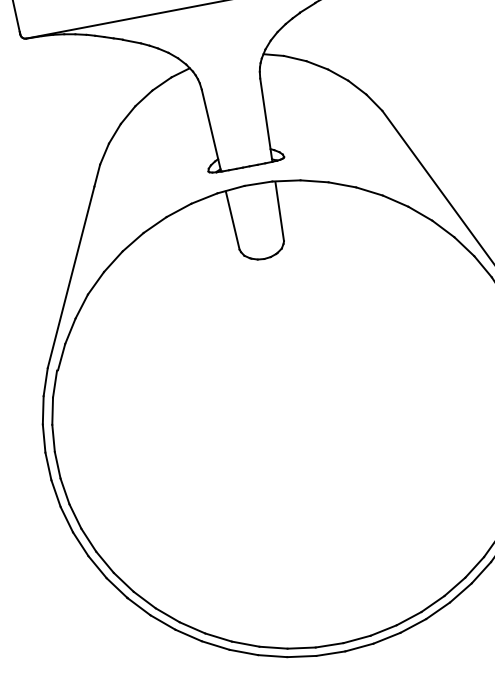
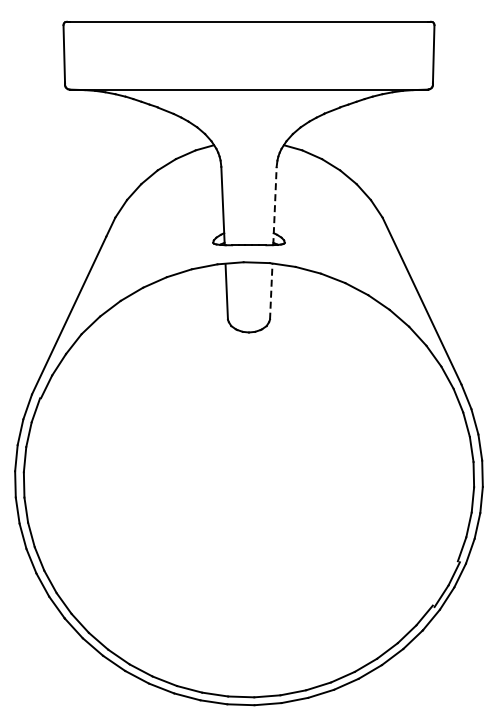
line: (265, 119) -> (274, 205), solid -> dashed
line: (279, 211) -> (271, 291), solid -> dashed

